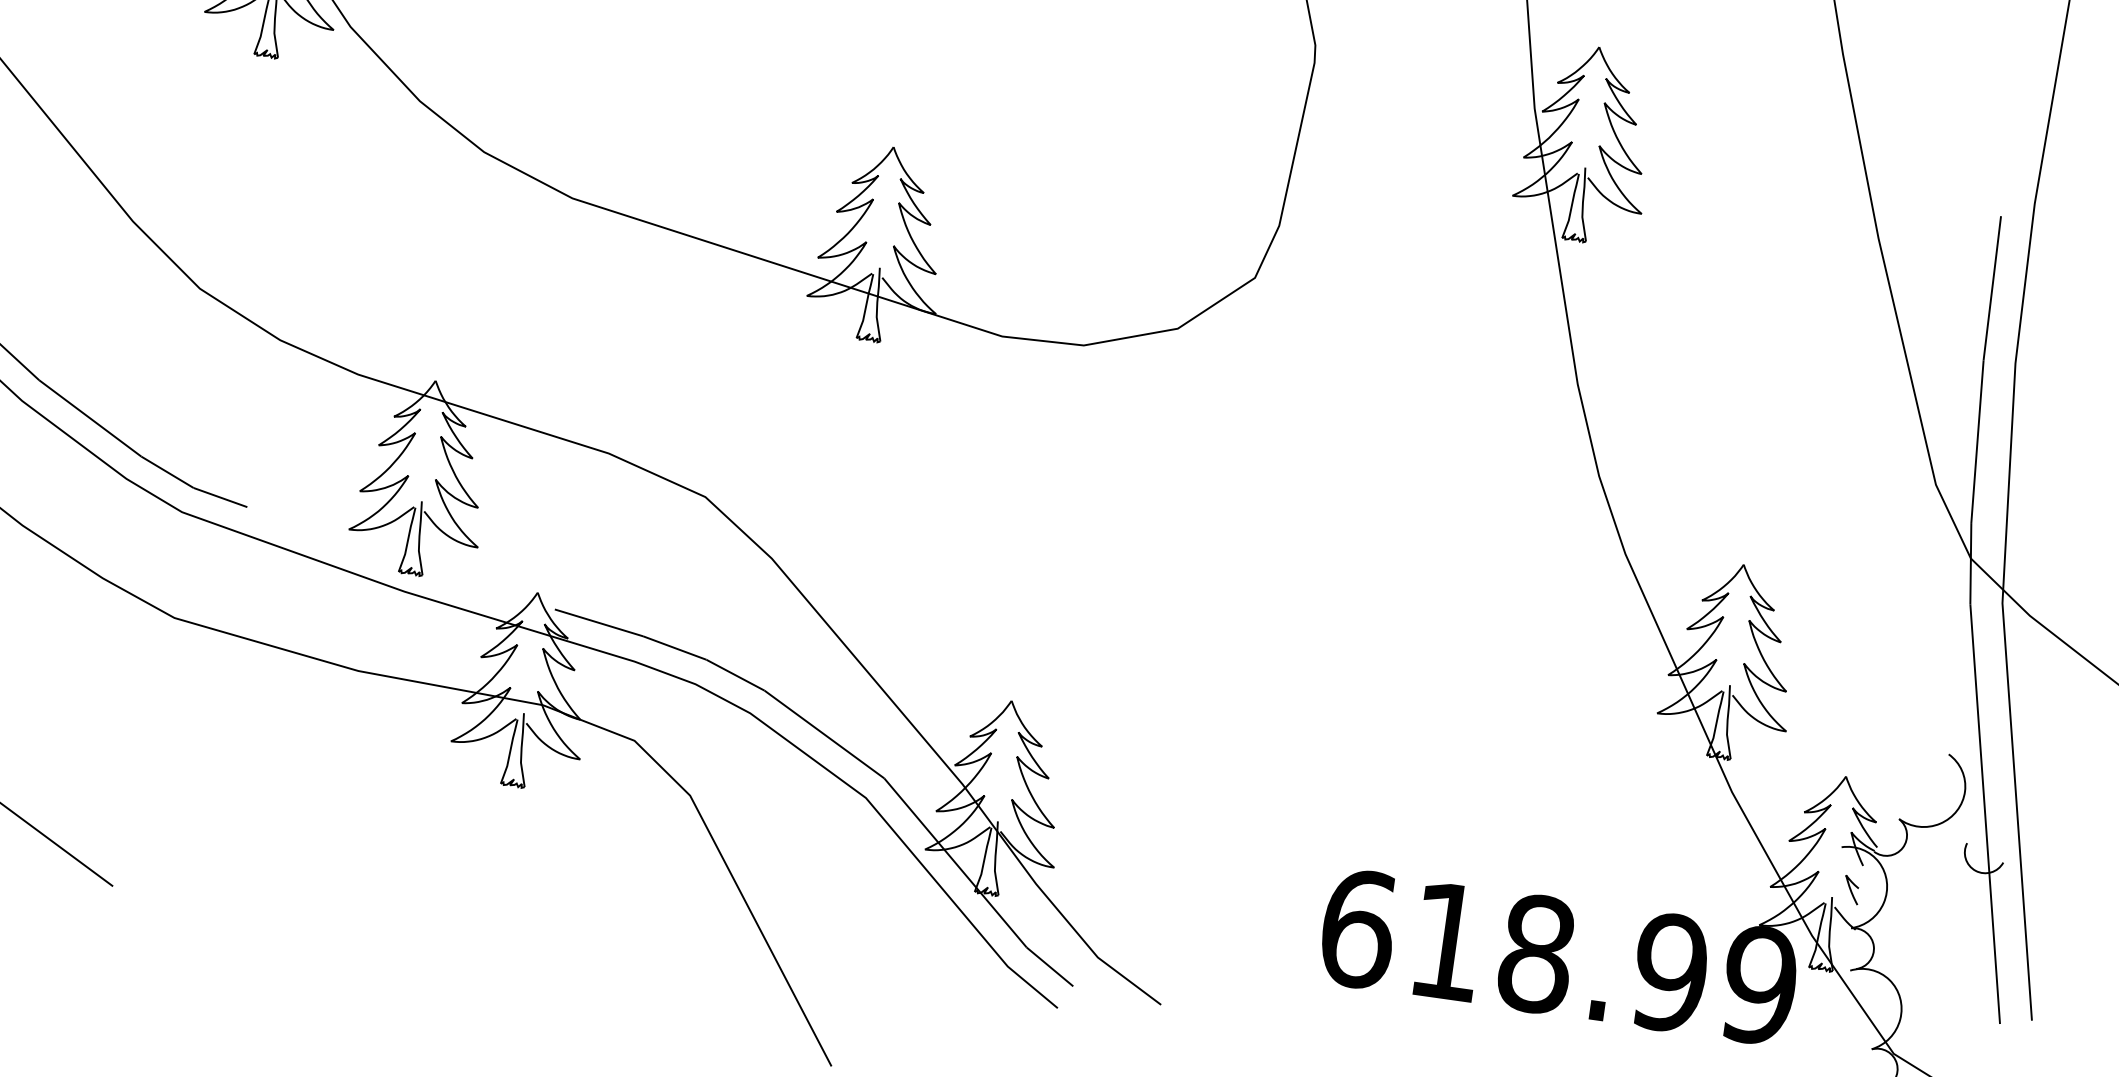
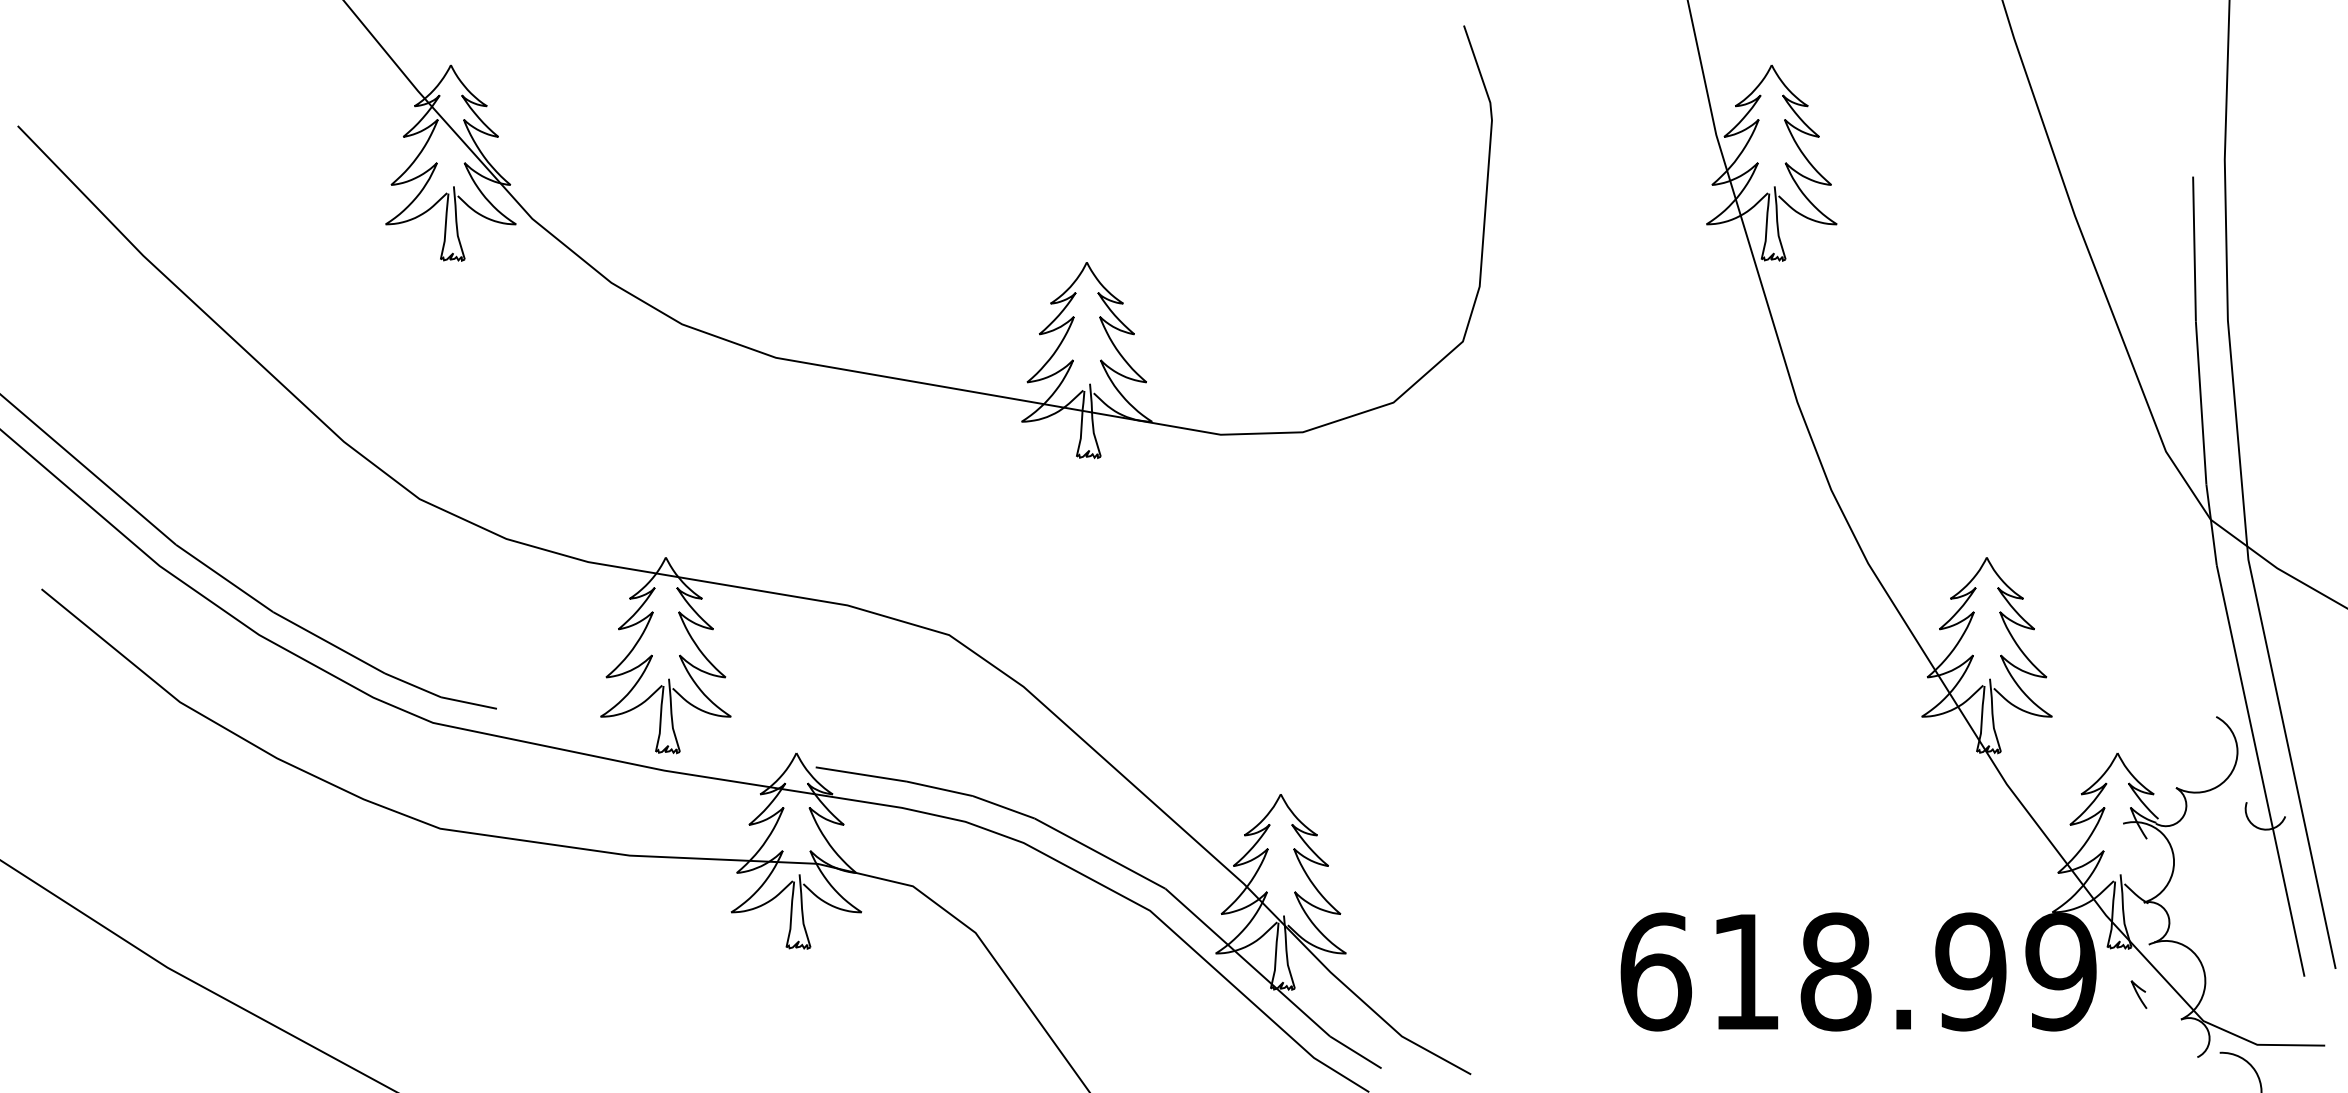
curve: (1851, 889) -> (2138, 994), moved

